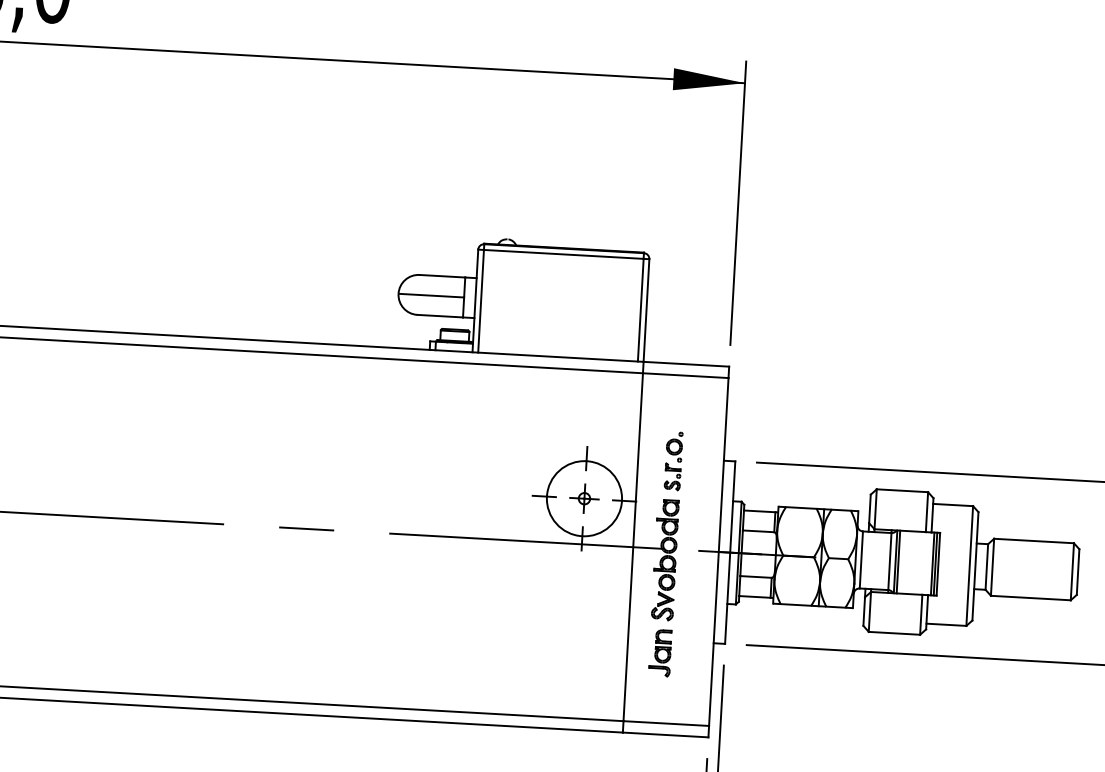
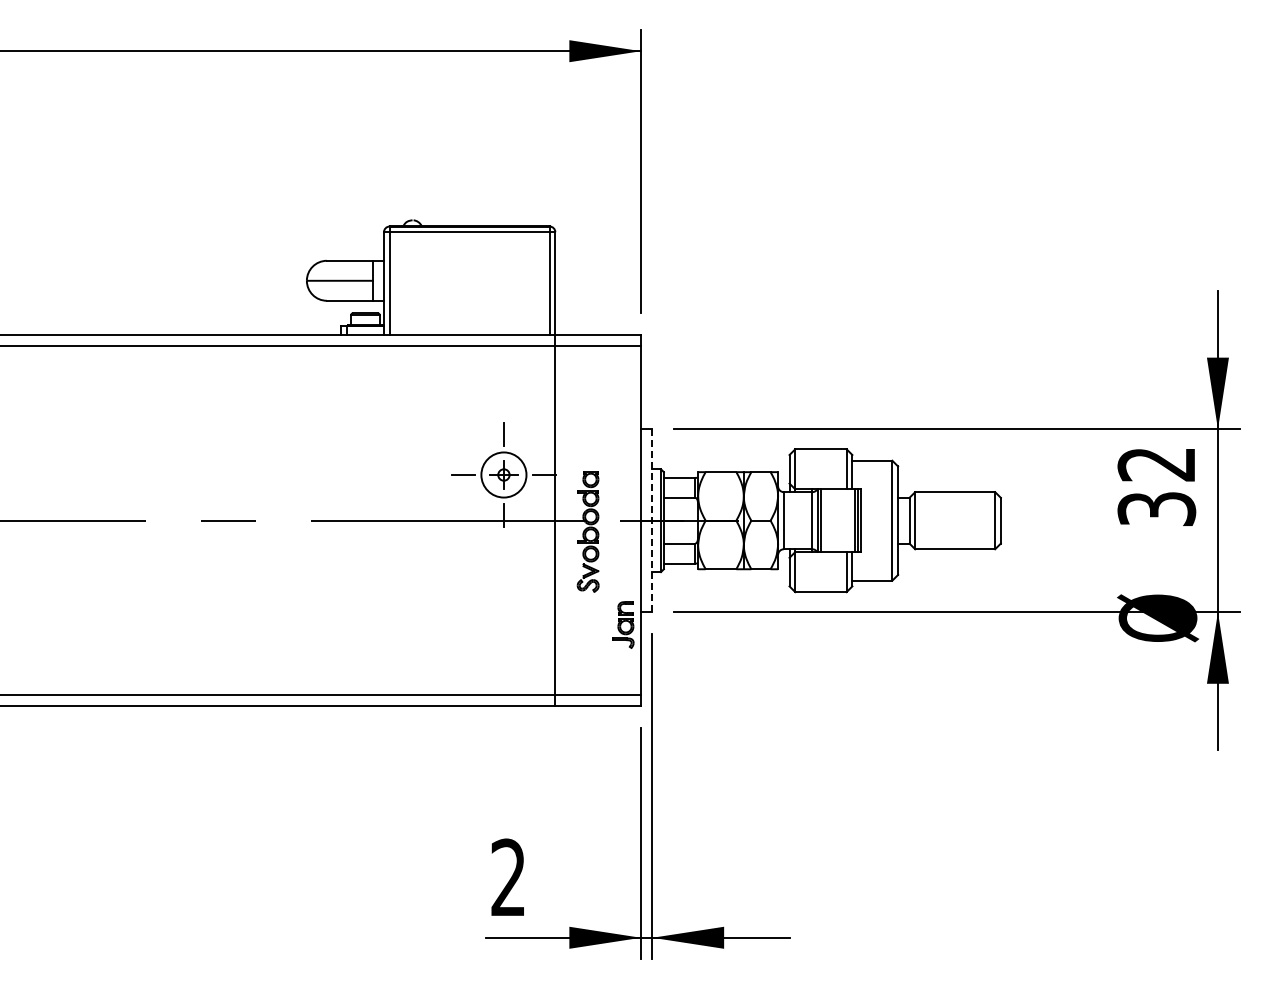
part: (673, 461) -> (590, 432), removed
circle: (584, 498) -> (503, 474), size x0.6
line: (730, 553) -> (652, 521), solid -> dashed
part: (660, 652) -> (623, 624), moved

